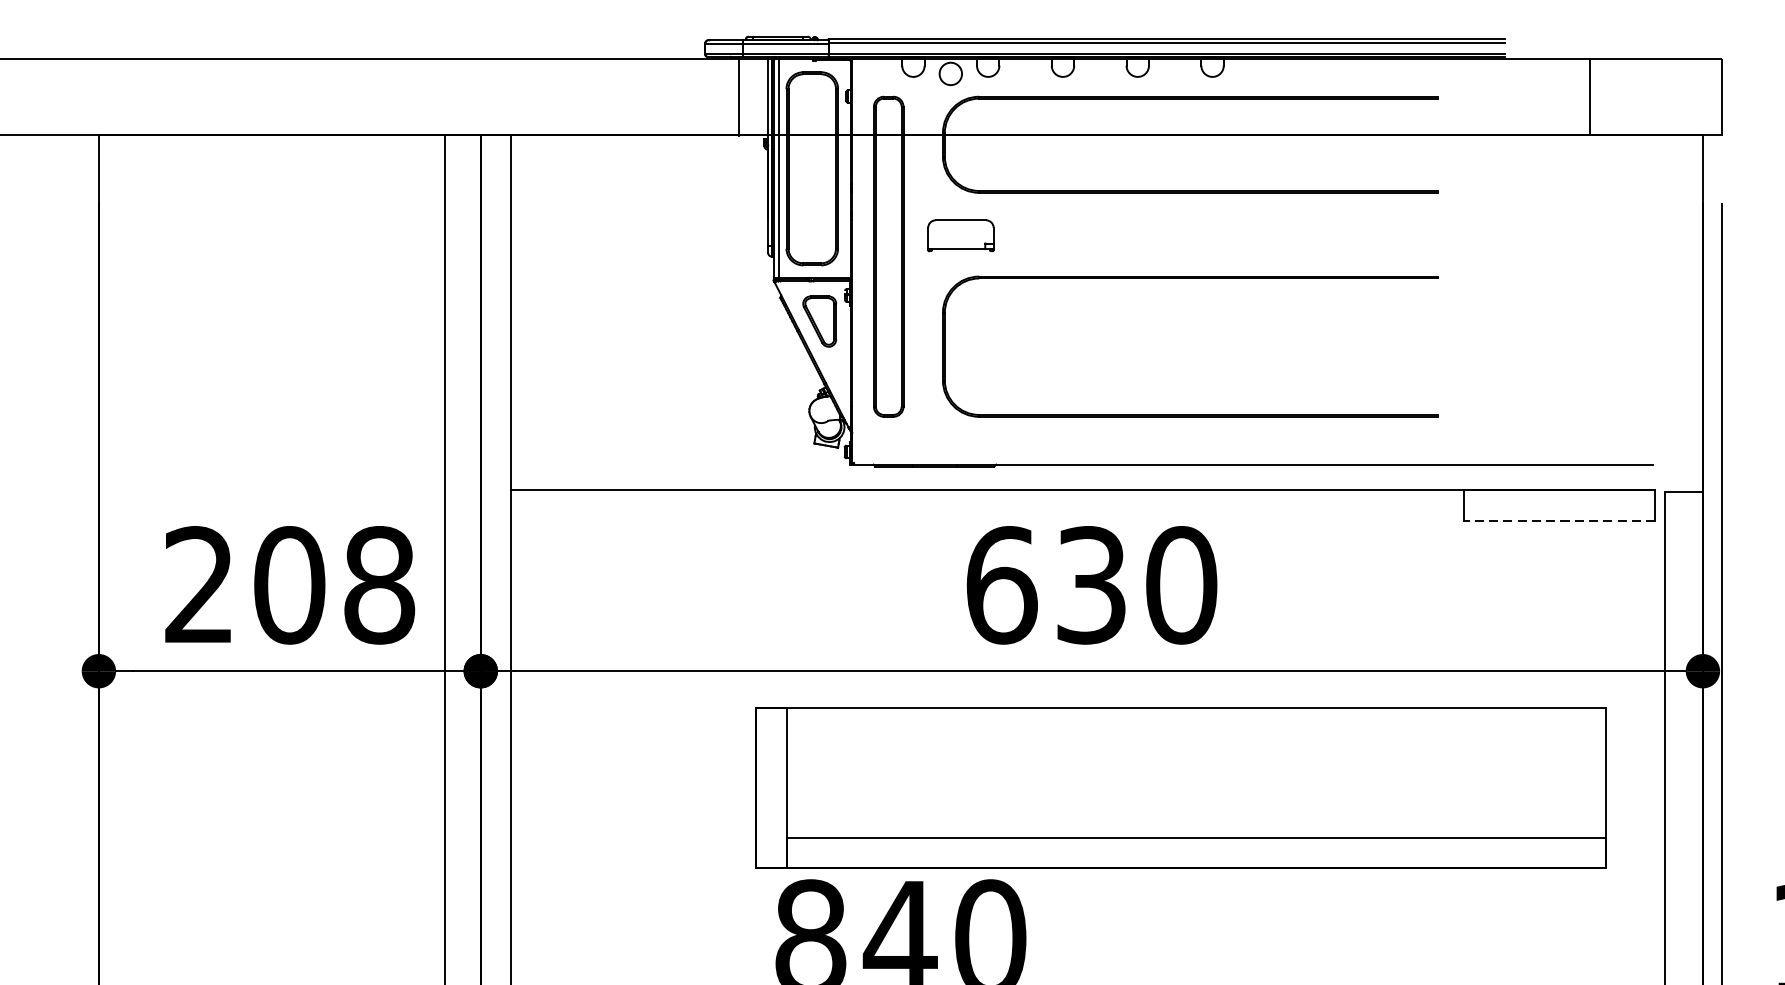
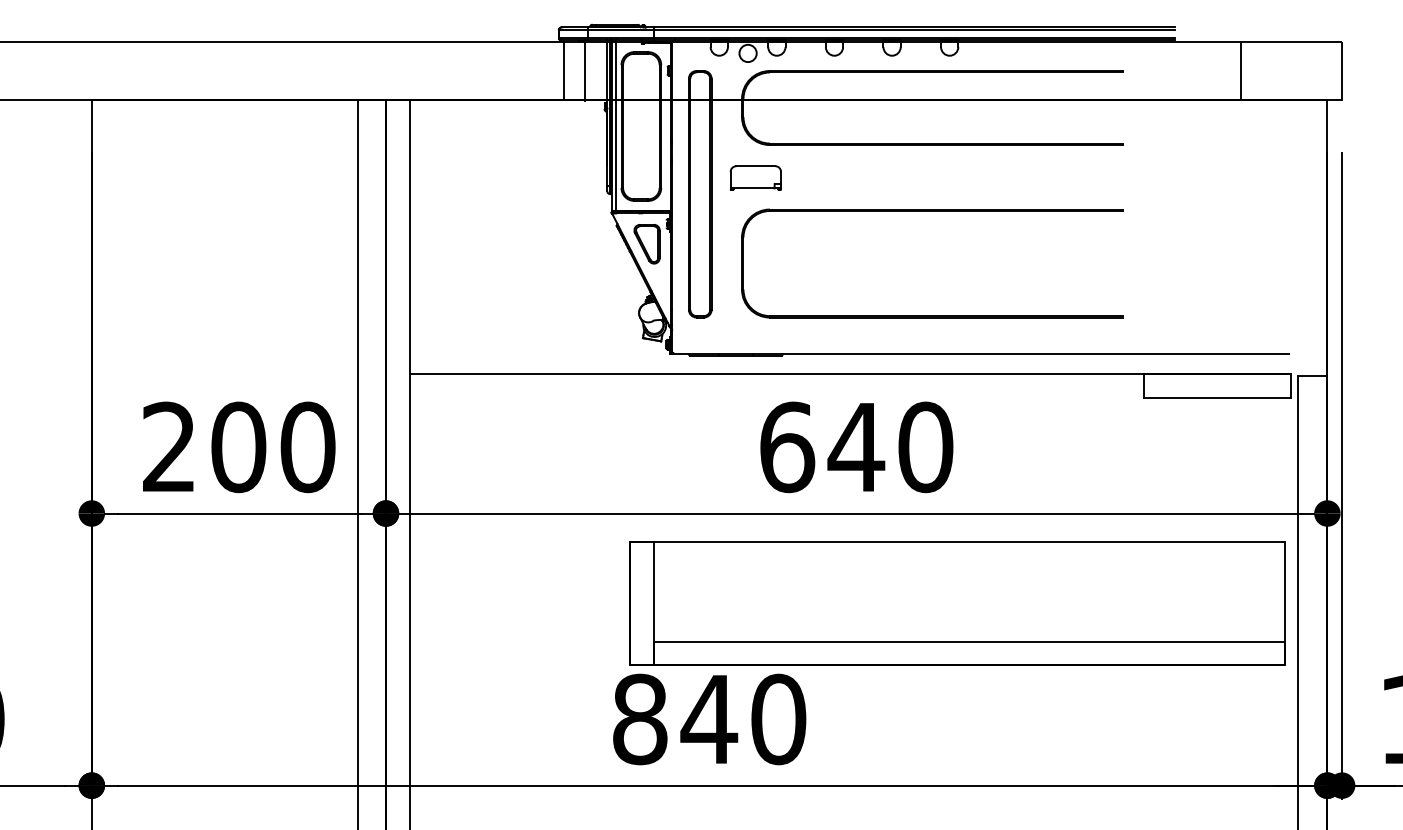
line: (712, 96) -> (564, 70), added
line: (1560, 520) -> (1217, 397), dashed -> solid
text: (378, 585) -> (307, 447), 208 -> 200
text: (1091, 585) -> (856, 447), 630 -> 640
part: (1181, 788) -> (957, 603), moved

